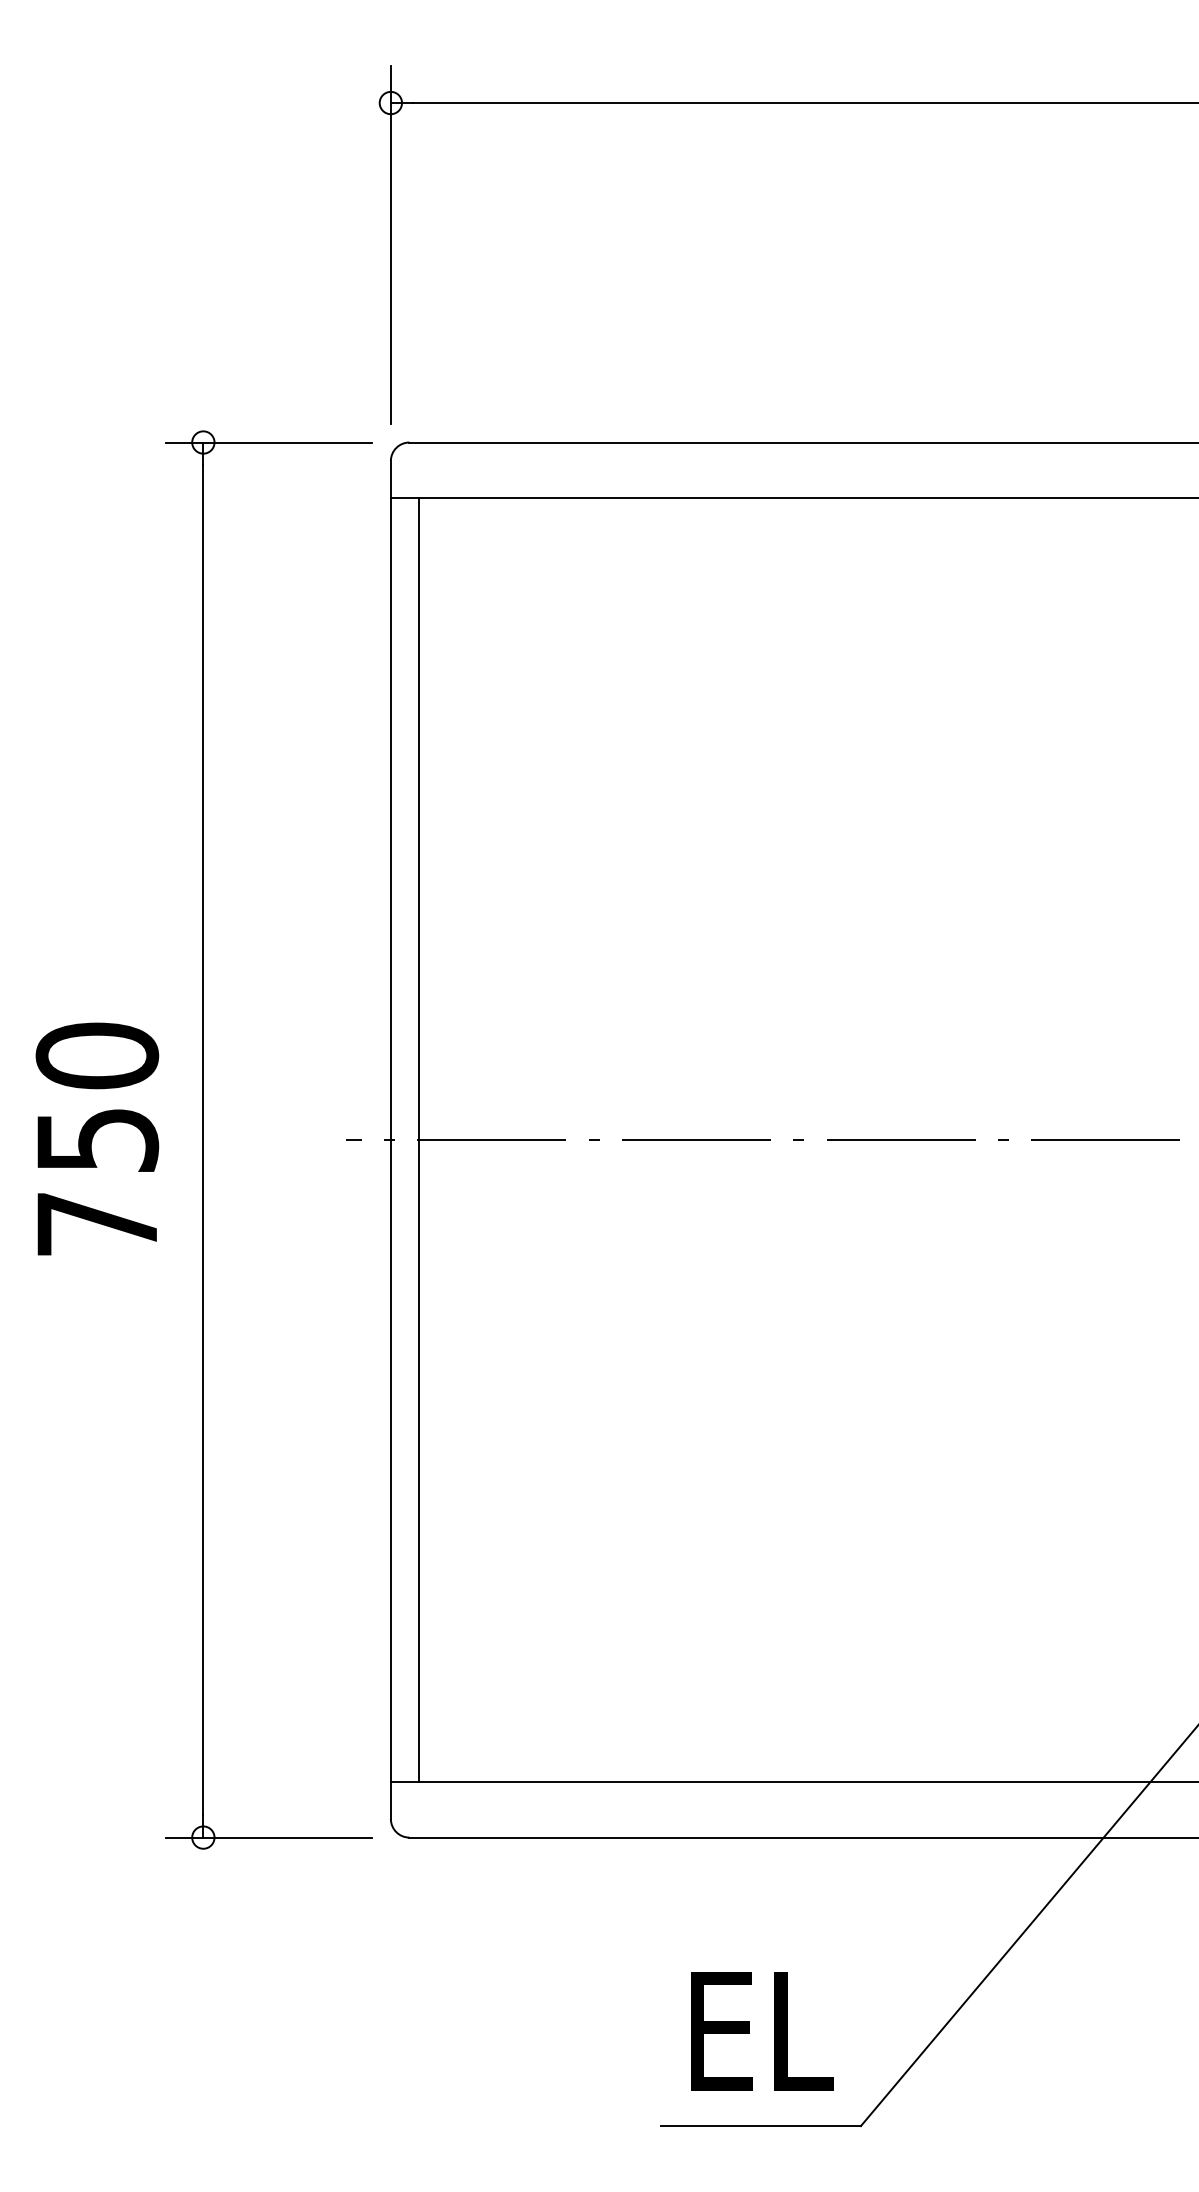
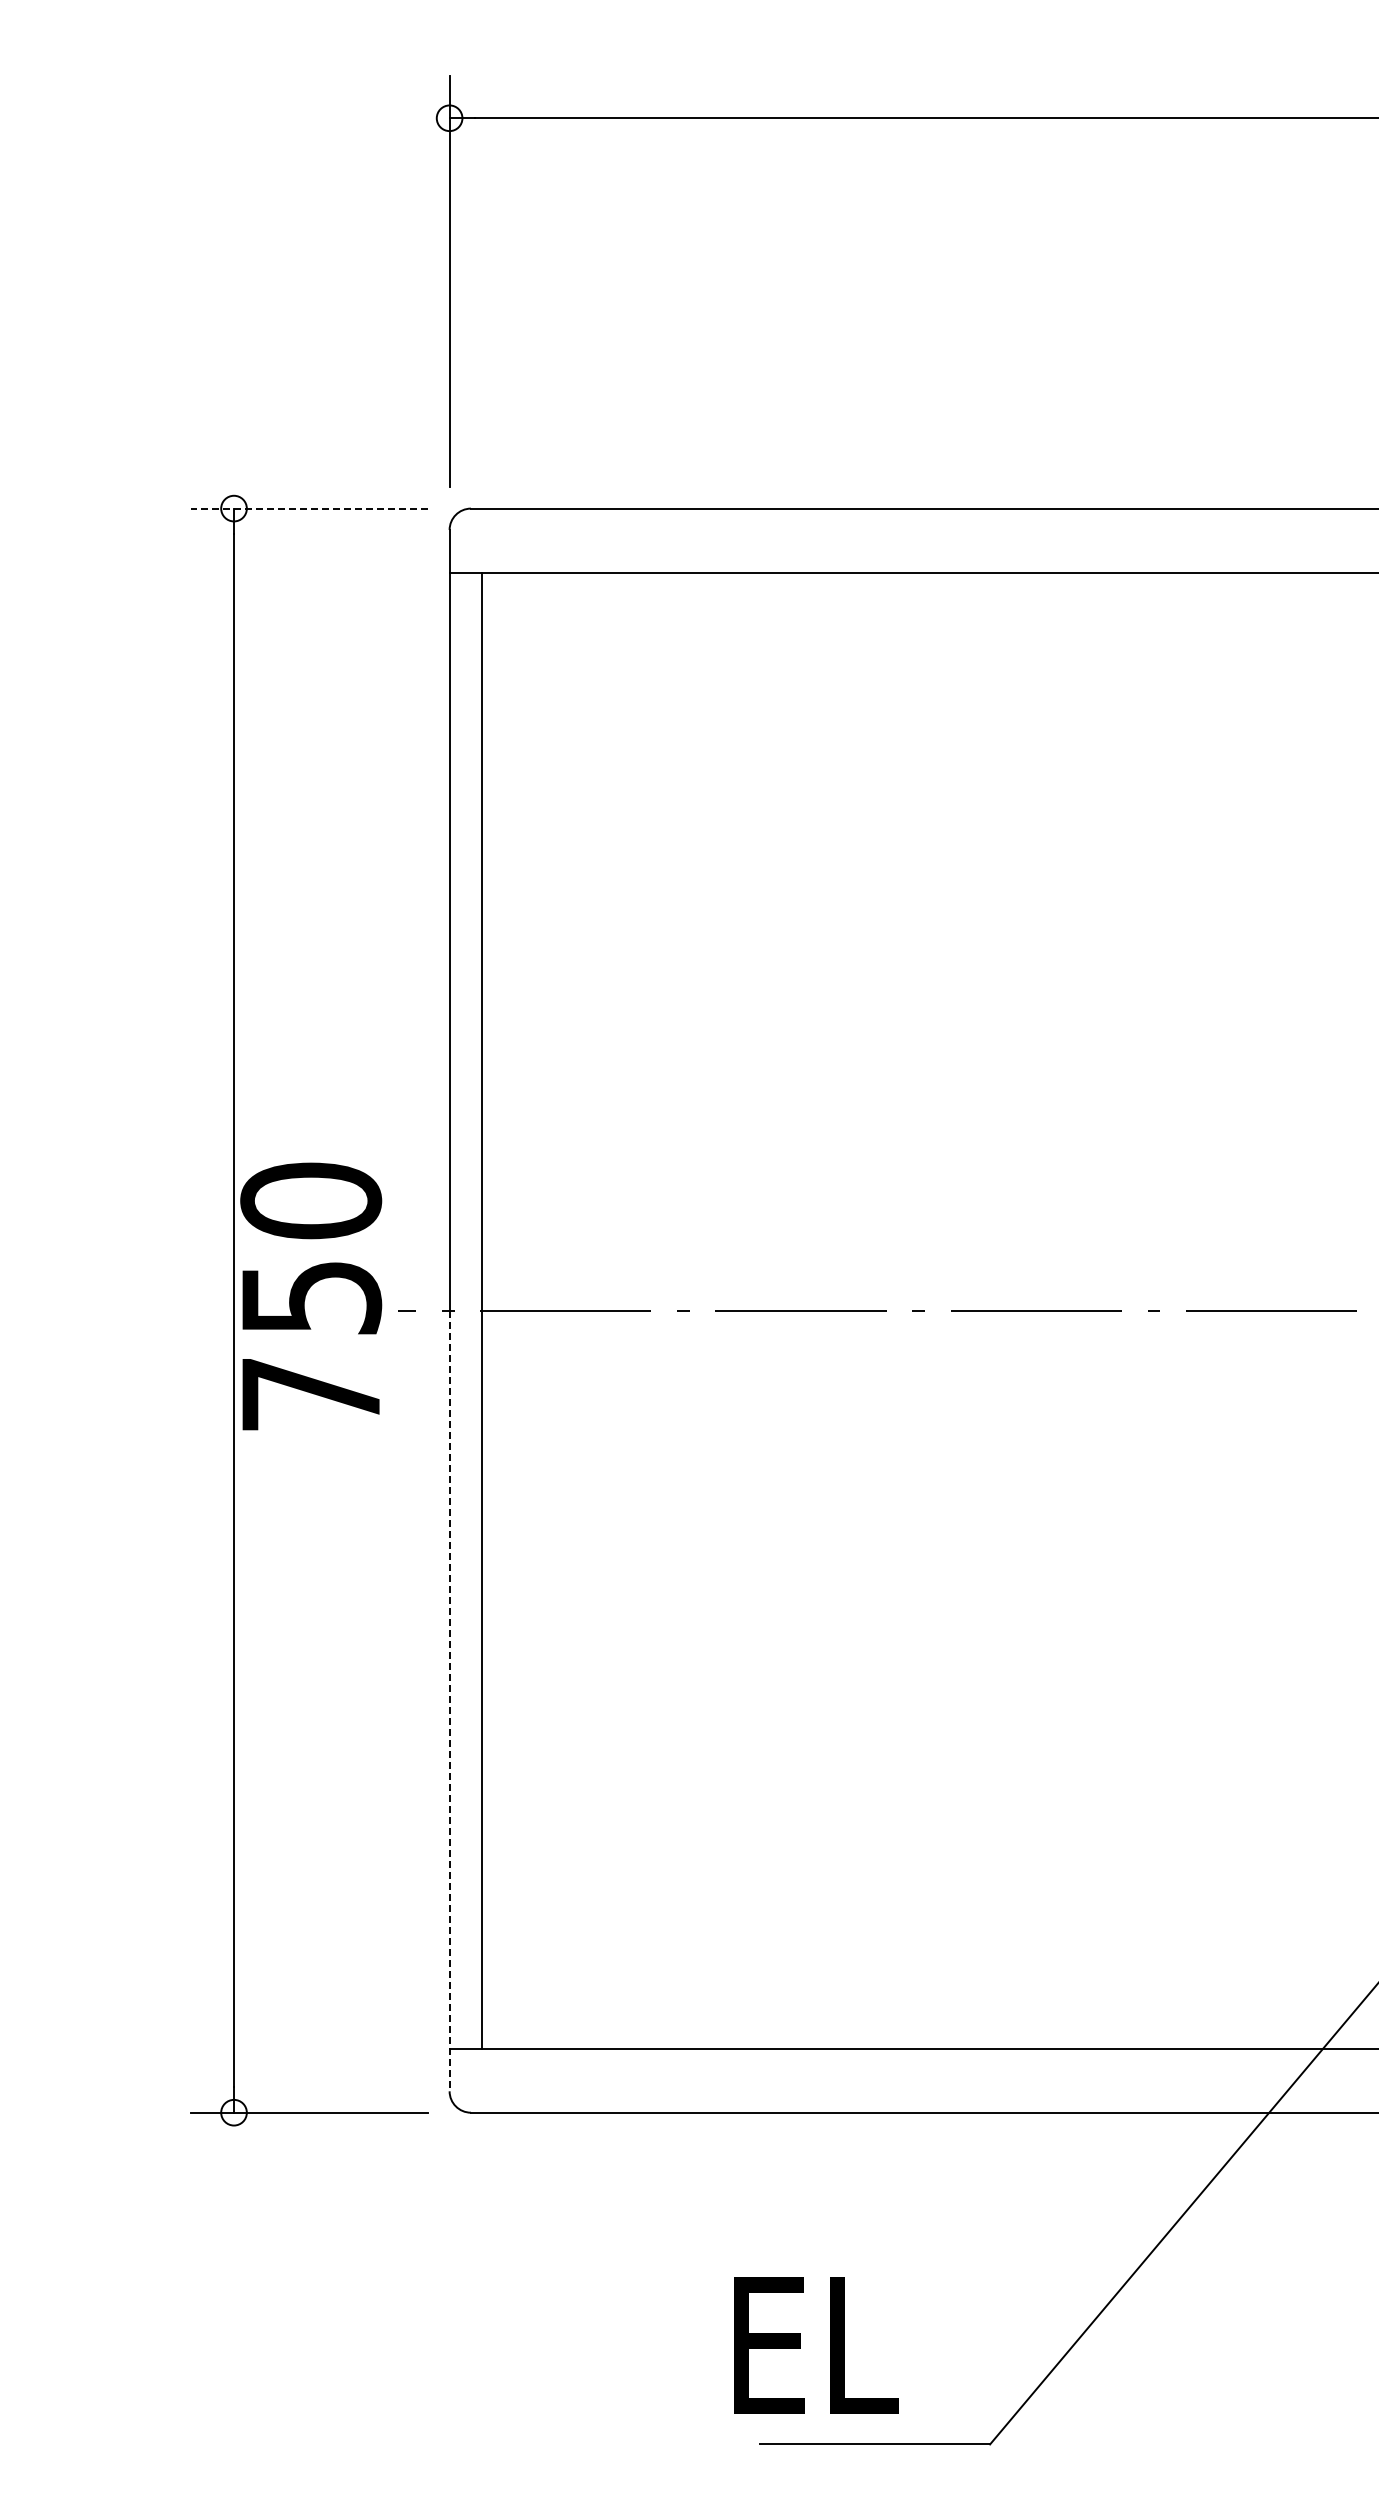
line: (269, 442) -> (309, 508), solid -> dashed
text: (97, 1139) -> (311, 1296), moved
line: (390, 1479) -> (449, 1701), solid -> dashed
text: (763, 2031) -> (816, 2345), moved

